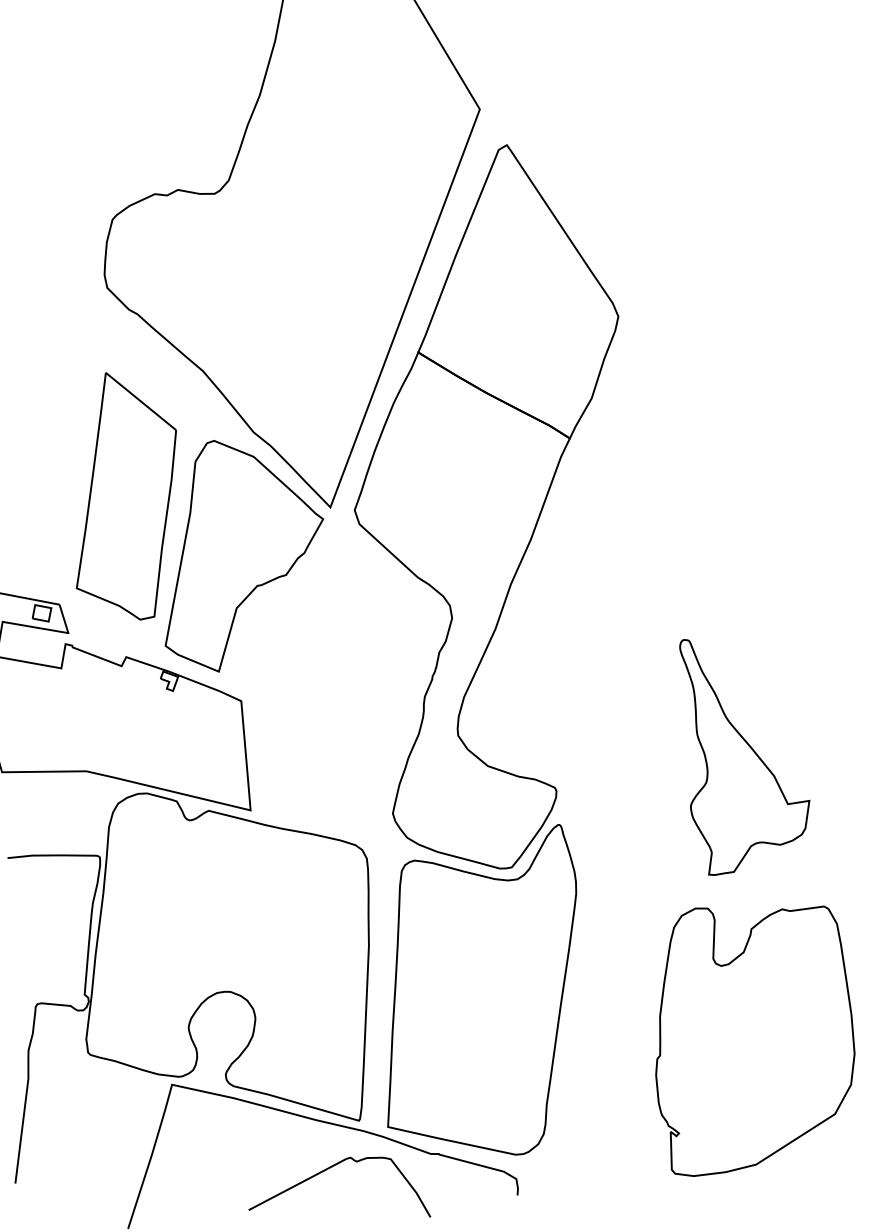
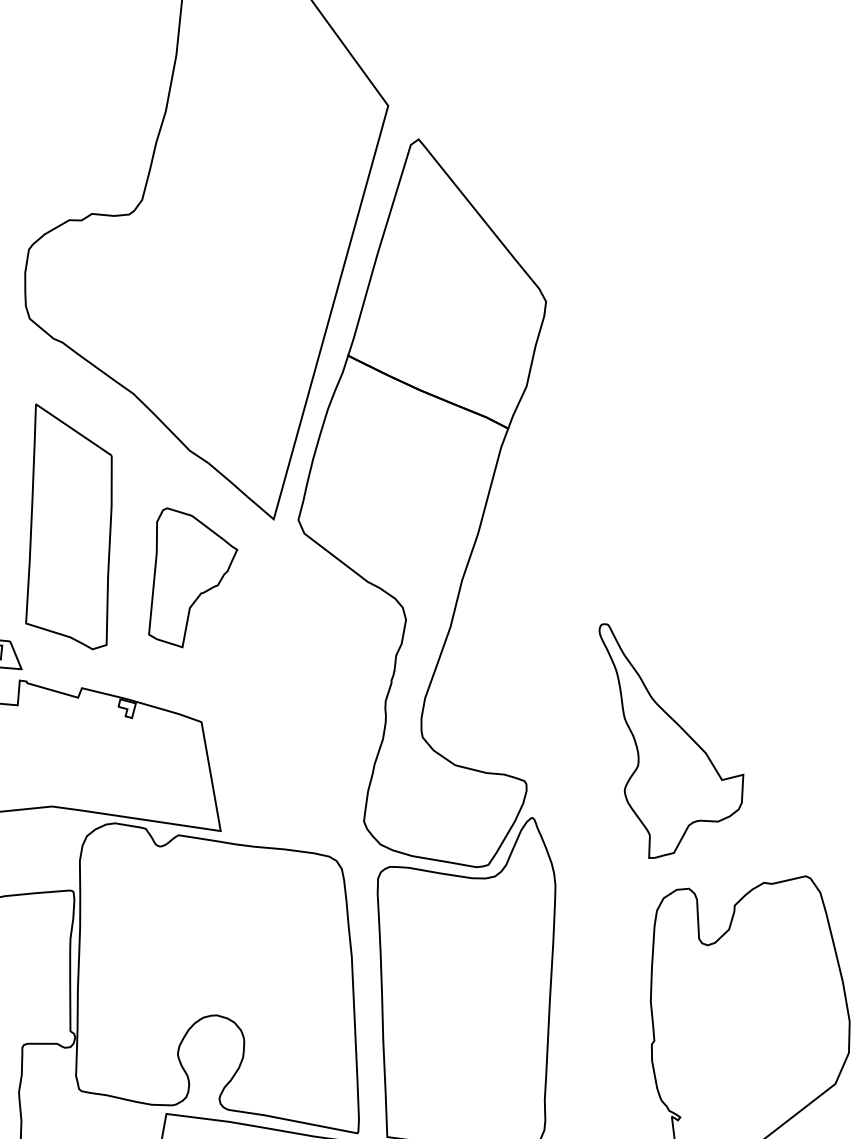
part: (244, 556) -> (191, 576), size x0.6
part: (744, 757) -> (674, 737), moved

